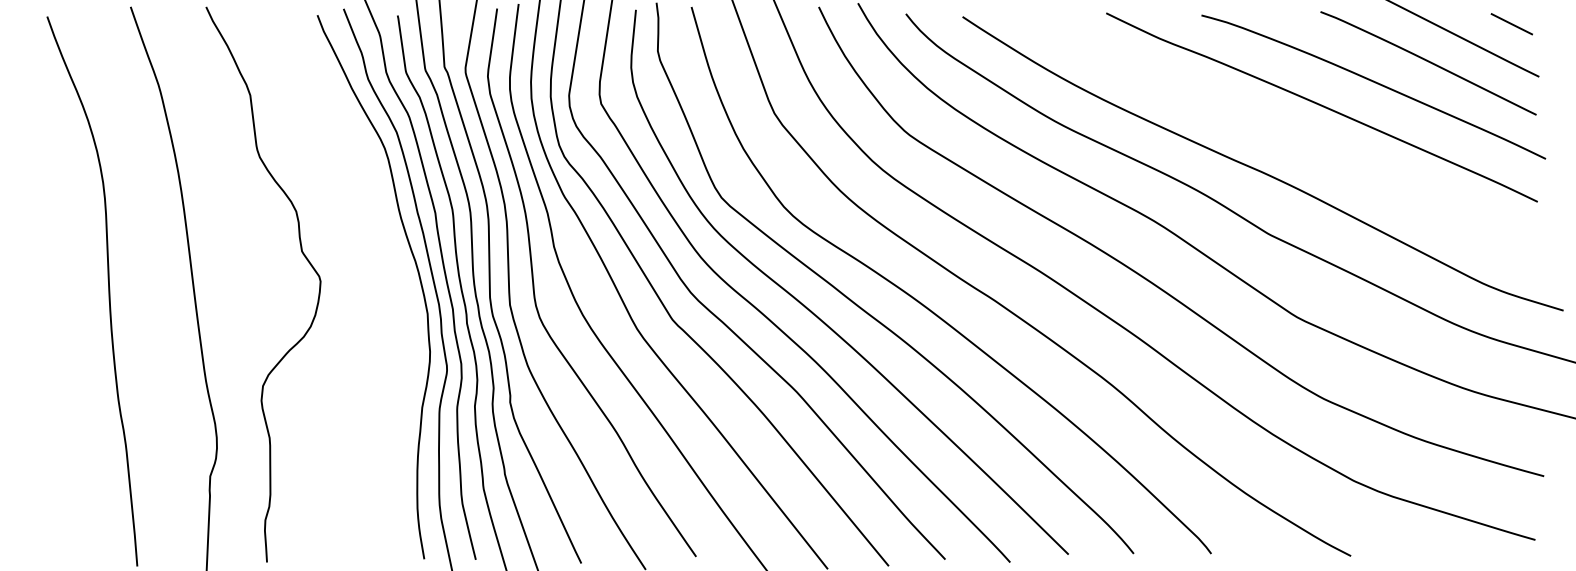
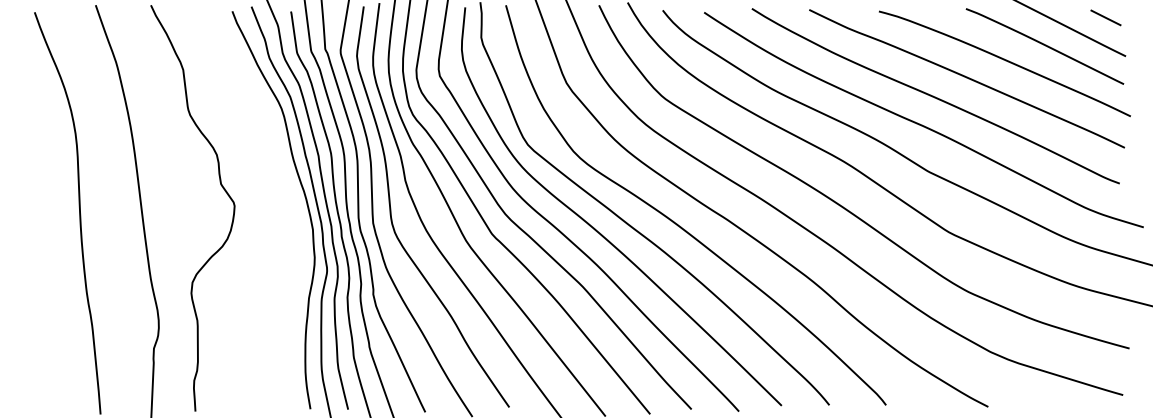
curve: (1277, 131) -> (934, 96), added

